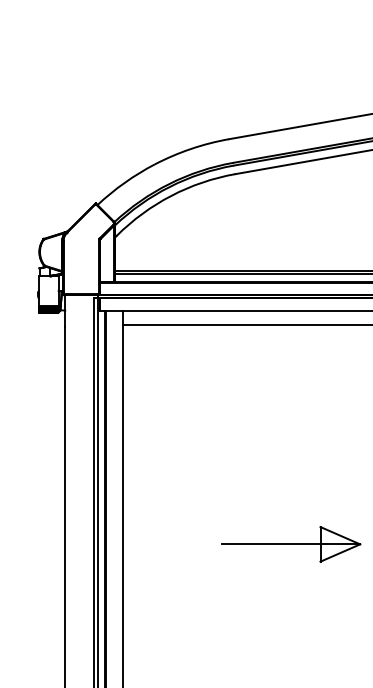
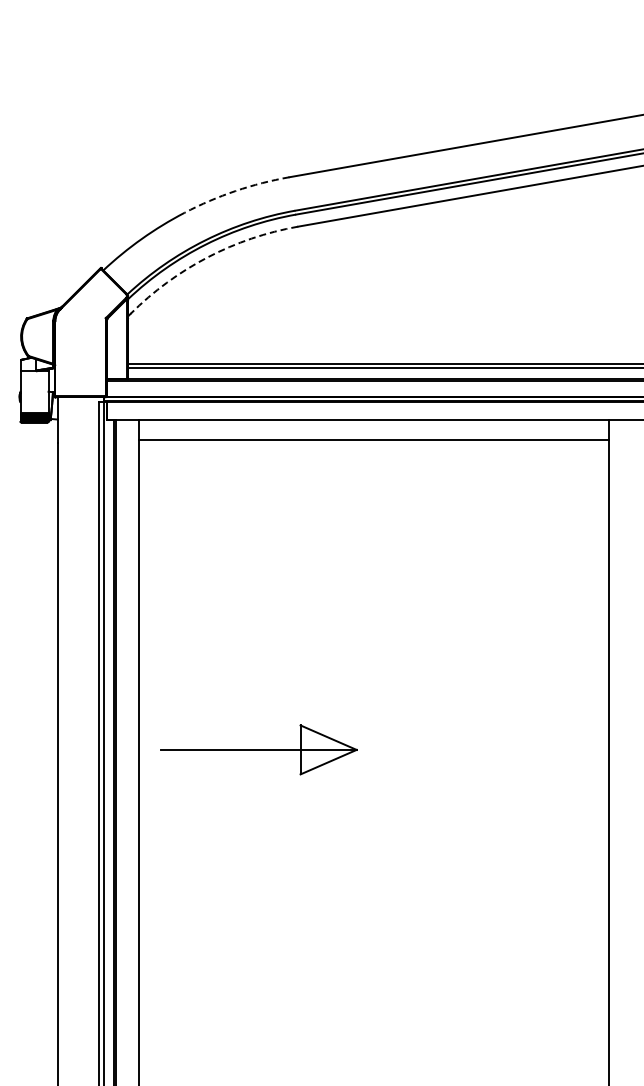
arc: (190, 149) -> (235, 191), solid -> dashed
arc: (171, 195) -> (207, 257), solid -> dashed
part: (290, 544) -> (258, 749), moved

